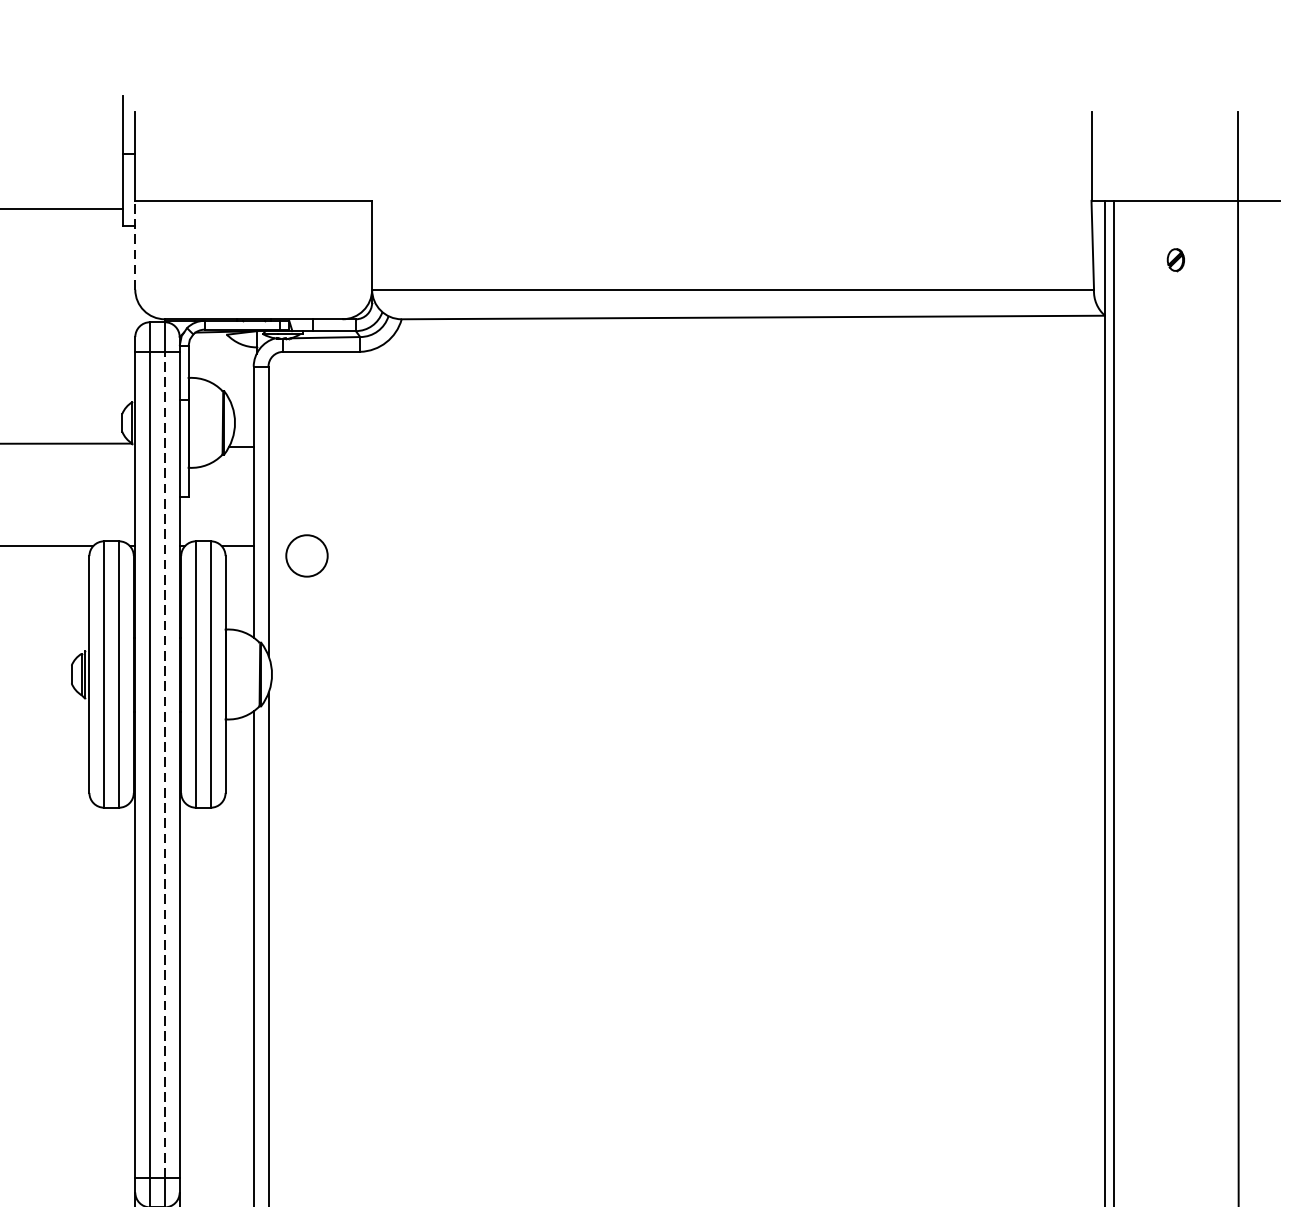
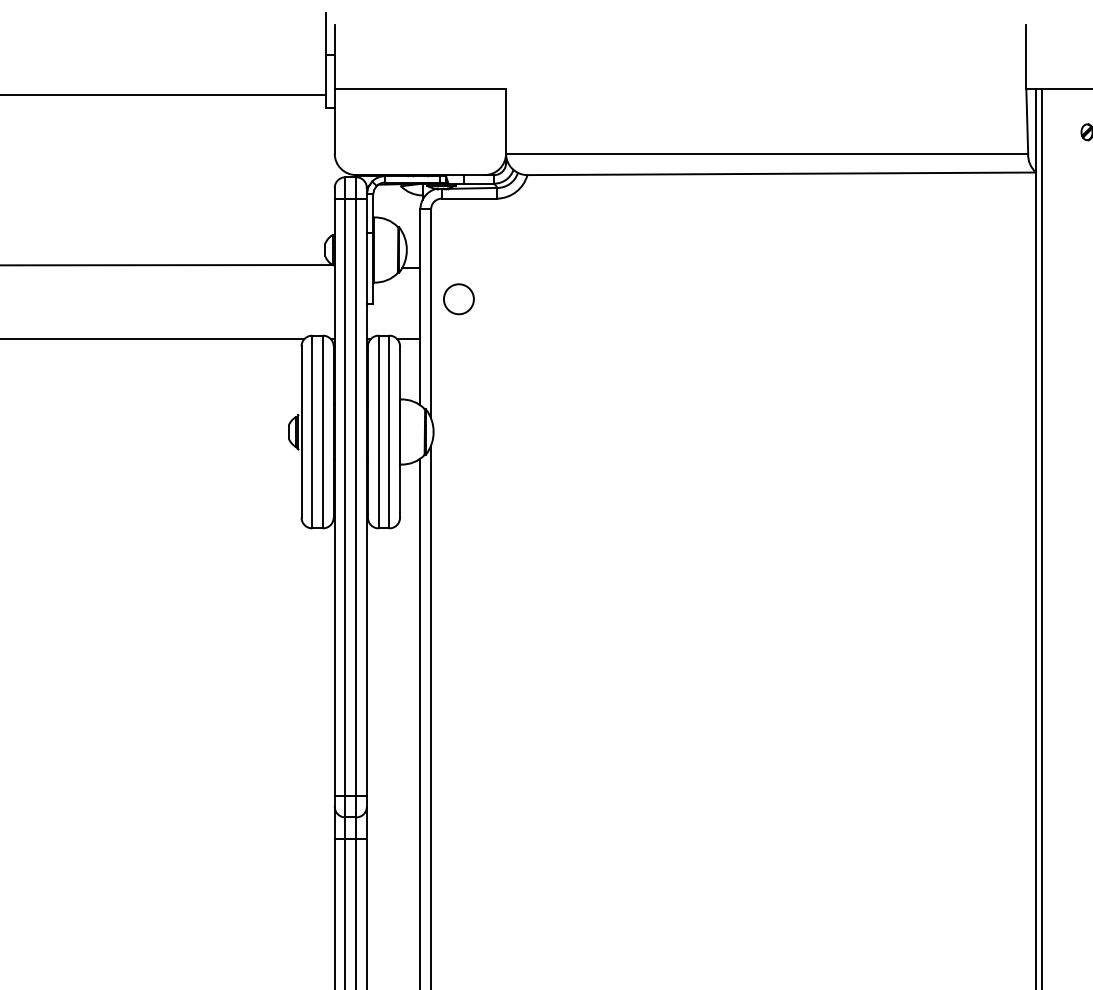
line: (134, 245) -> (334, 121), dashed -> solid
circle: (306, 556) -> (458, 299), moved
line: (165, 765) -> (356, 497), dashed -> solid

